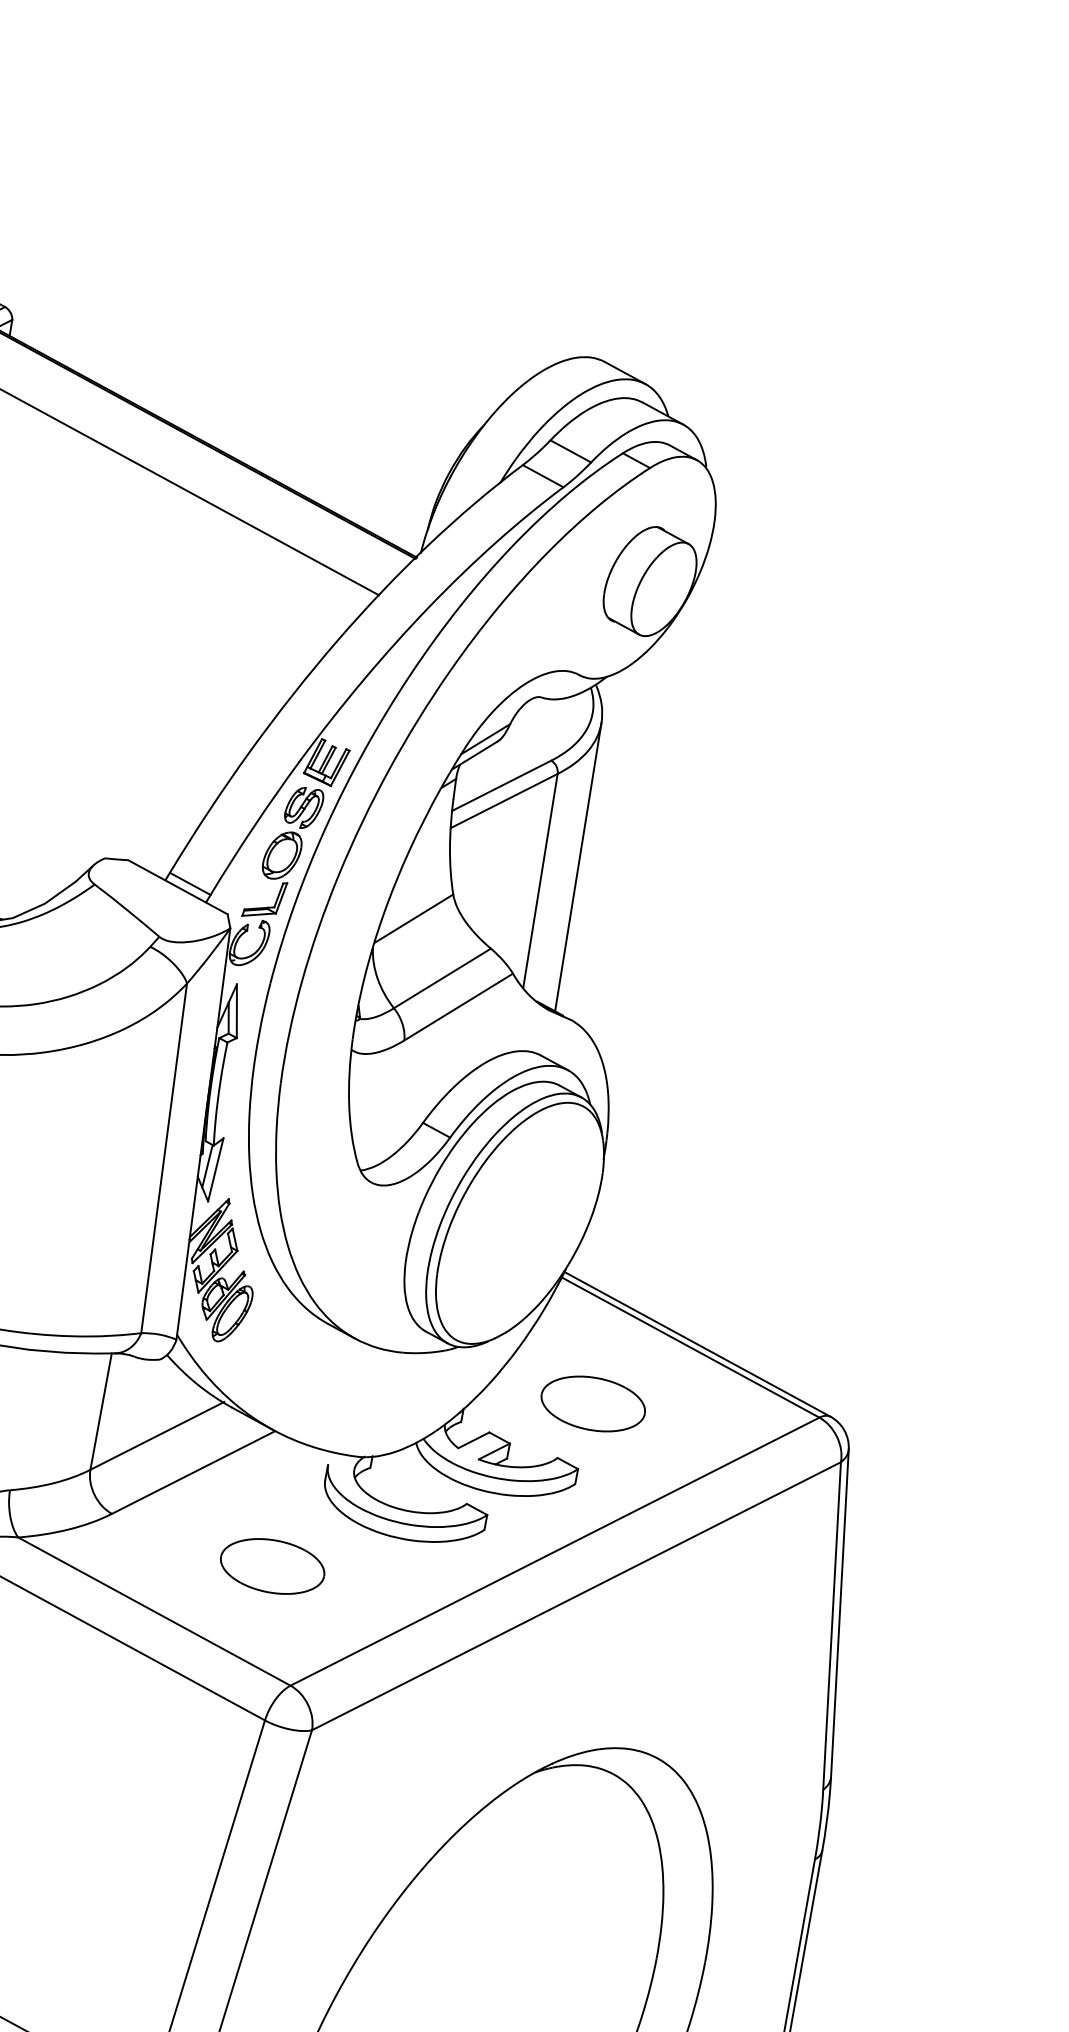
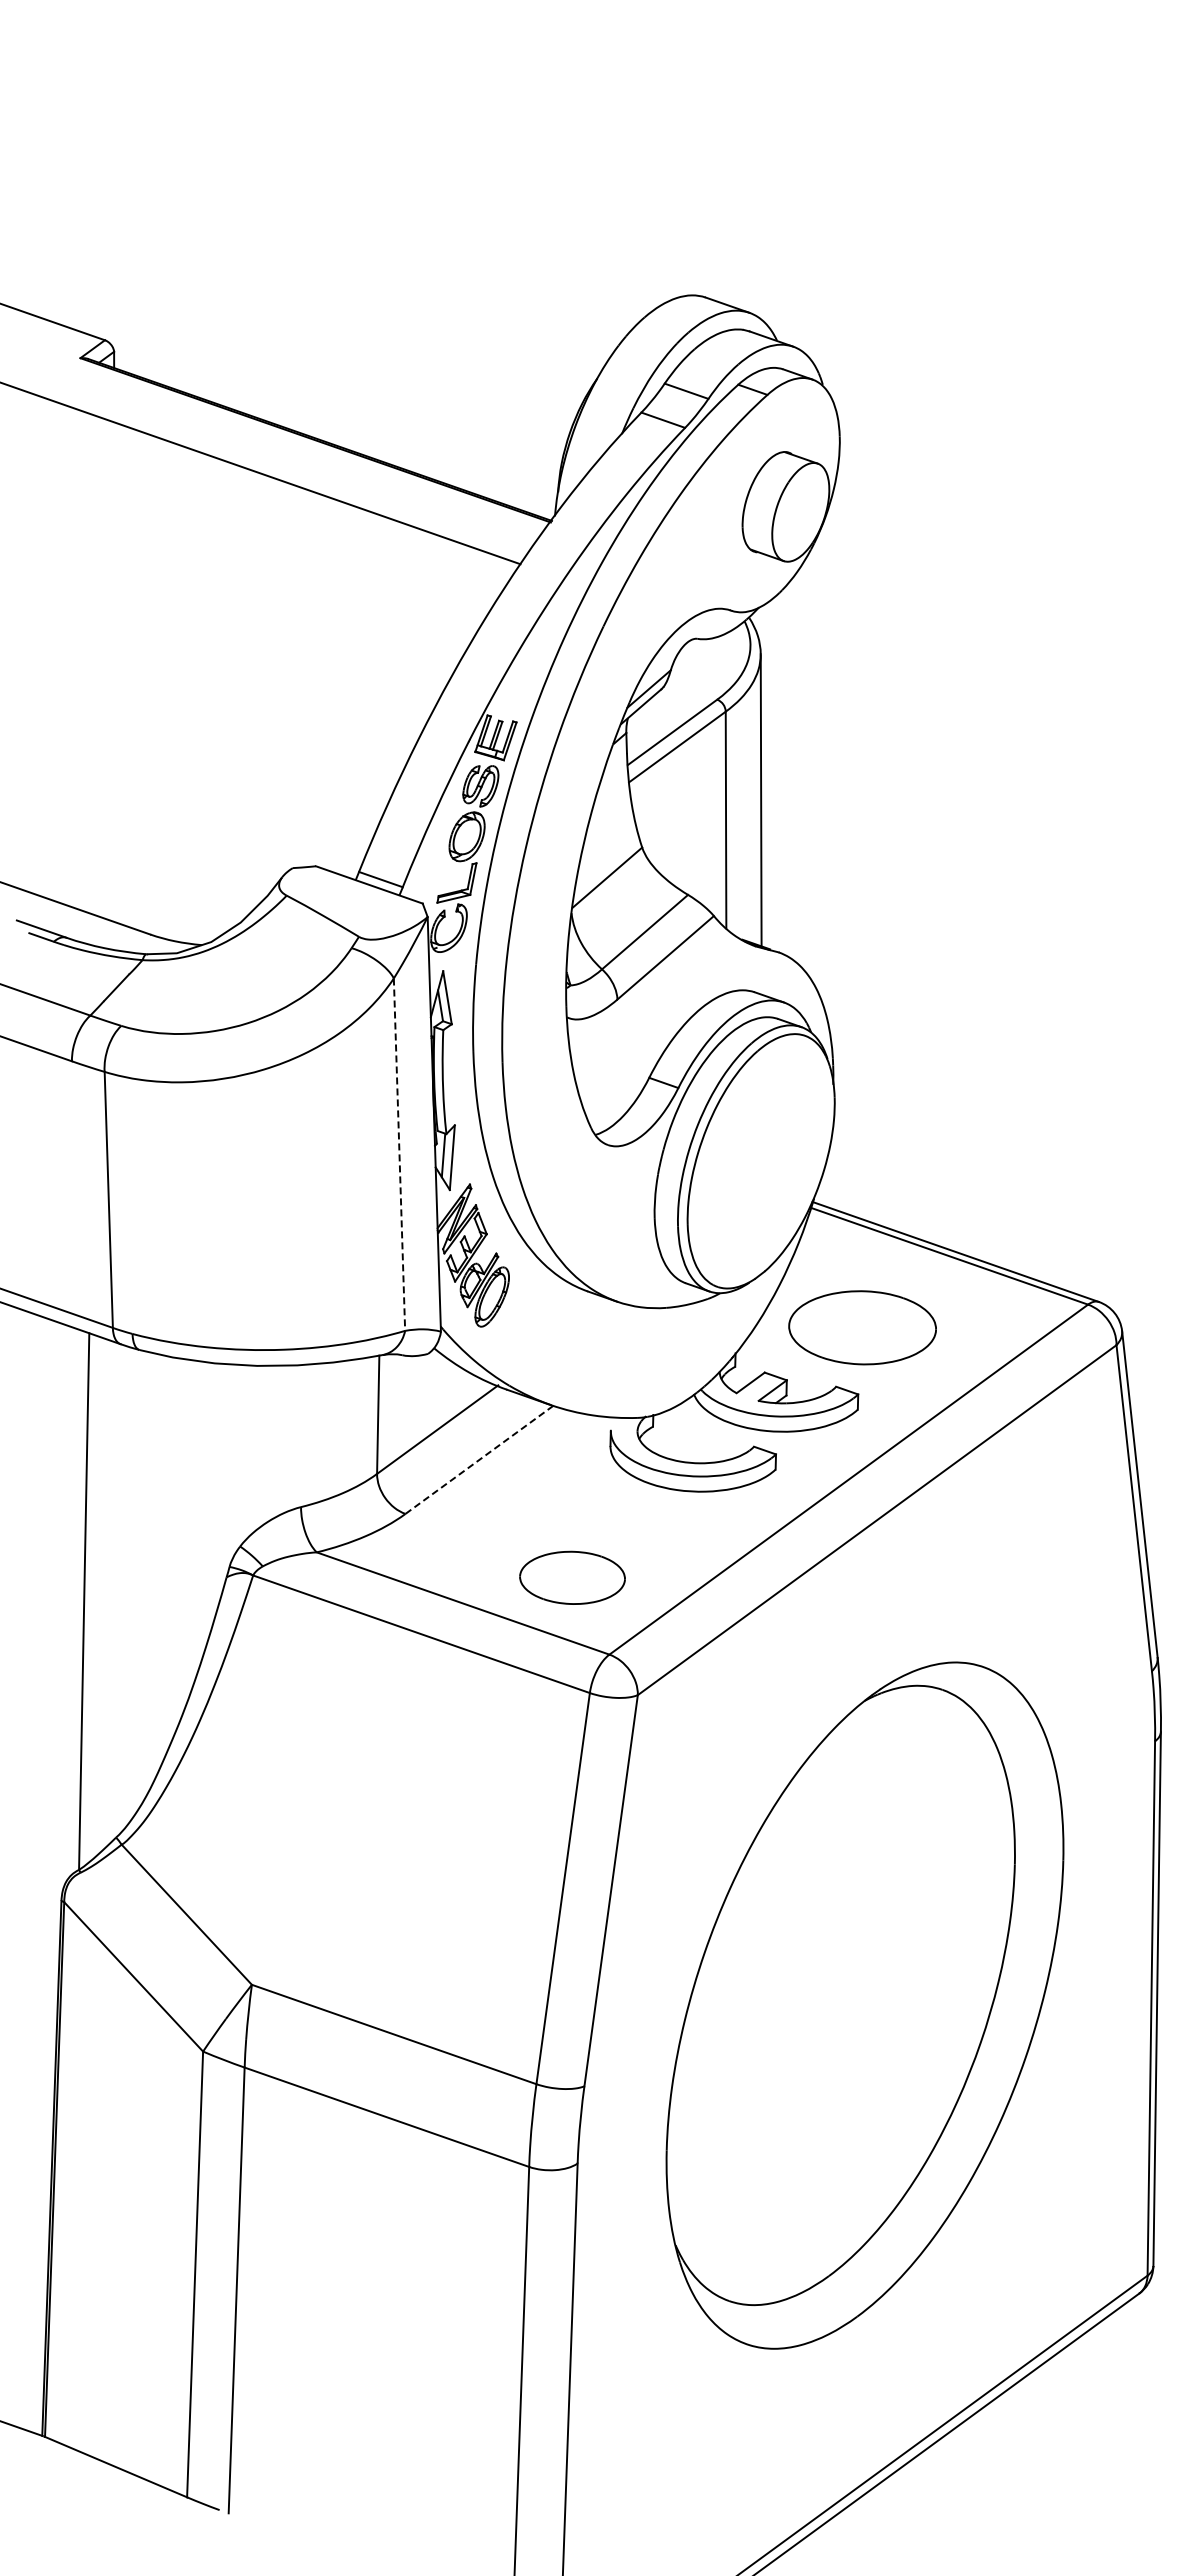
line: (164, 1159) -> (399, 1155), solid -> dashed
part: (593, 1403) -> (862, 1327), size x1.4
line: (193, 1472) -> (479, 1459), solid -> dashed
part: (272, 1566) -> (572, 1577), moved

